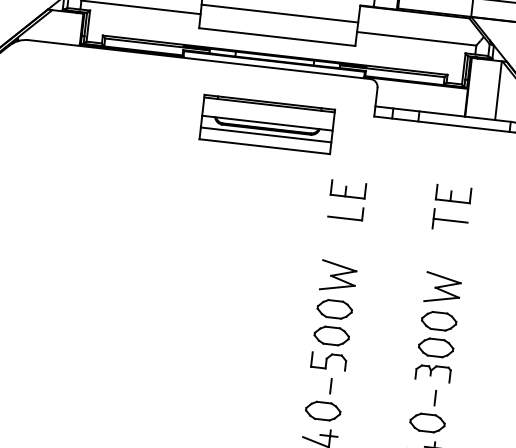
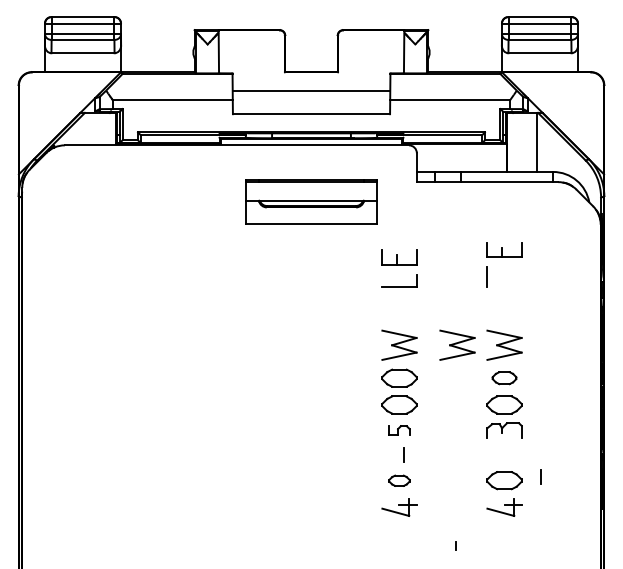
line: (266, 134) -> (311, 212), removed
line: (450, 221) -> (504, 277), removed
part: (396, 282) -> (457, 344), added
part: (439, 320) -> (504, 377), size x0.7
part: (328, 361) -> (399, 430), size x0.6
line: (434, 397) -> (540, 476), moved
part: (323, 411) -> (399, 480), size x0.6

